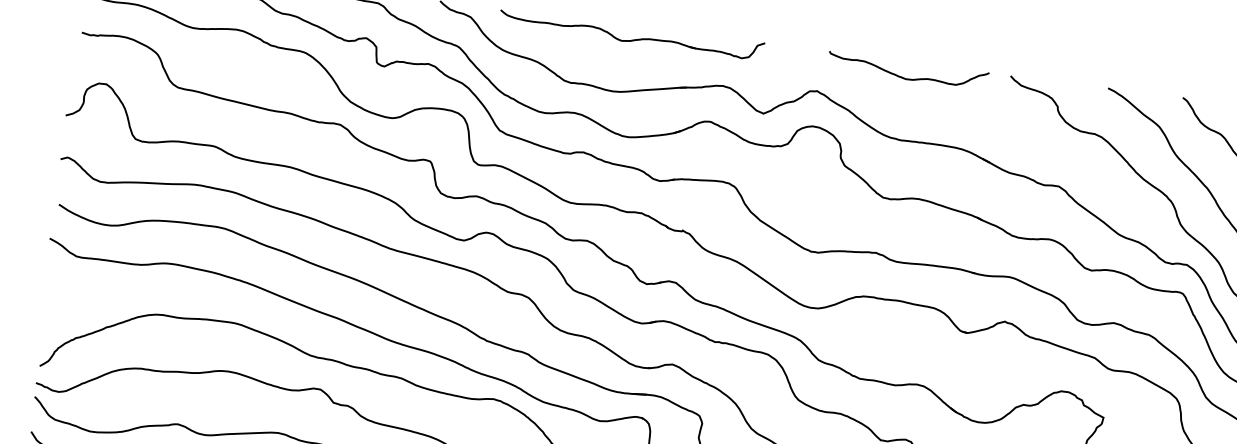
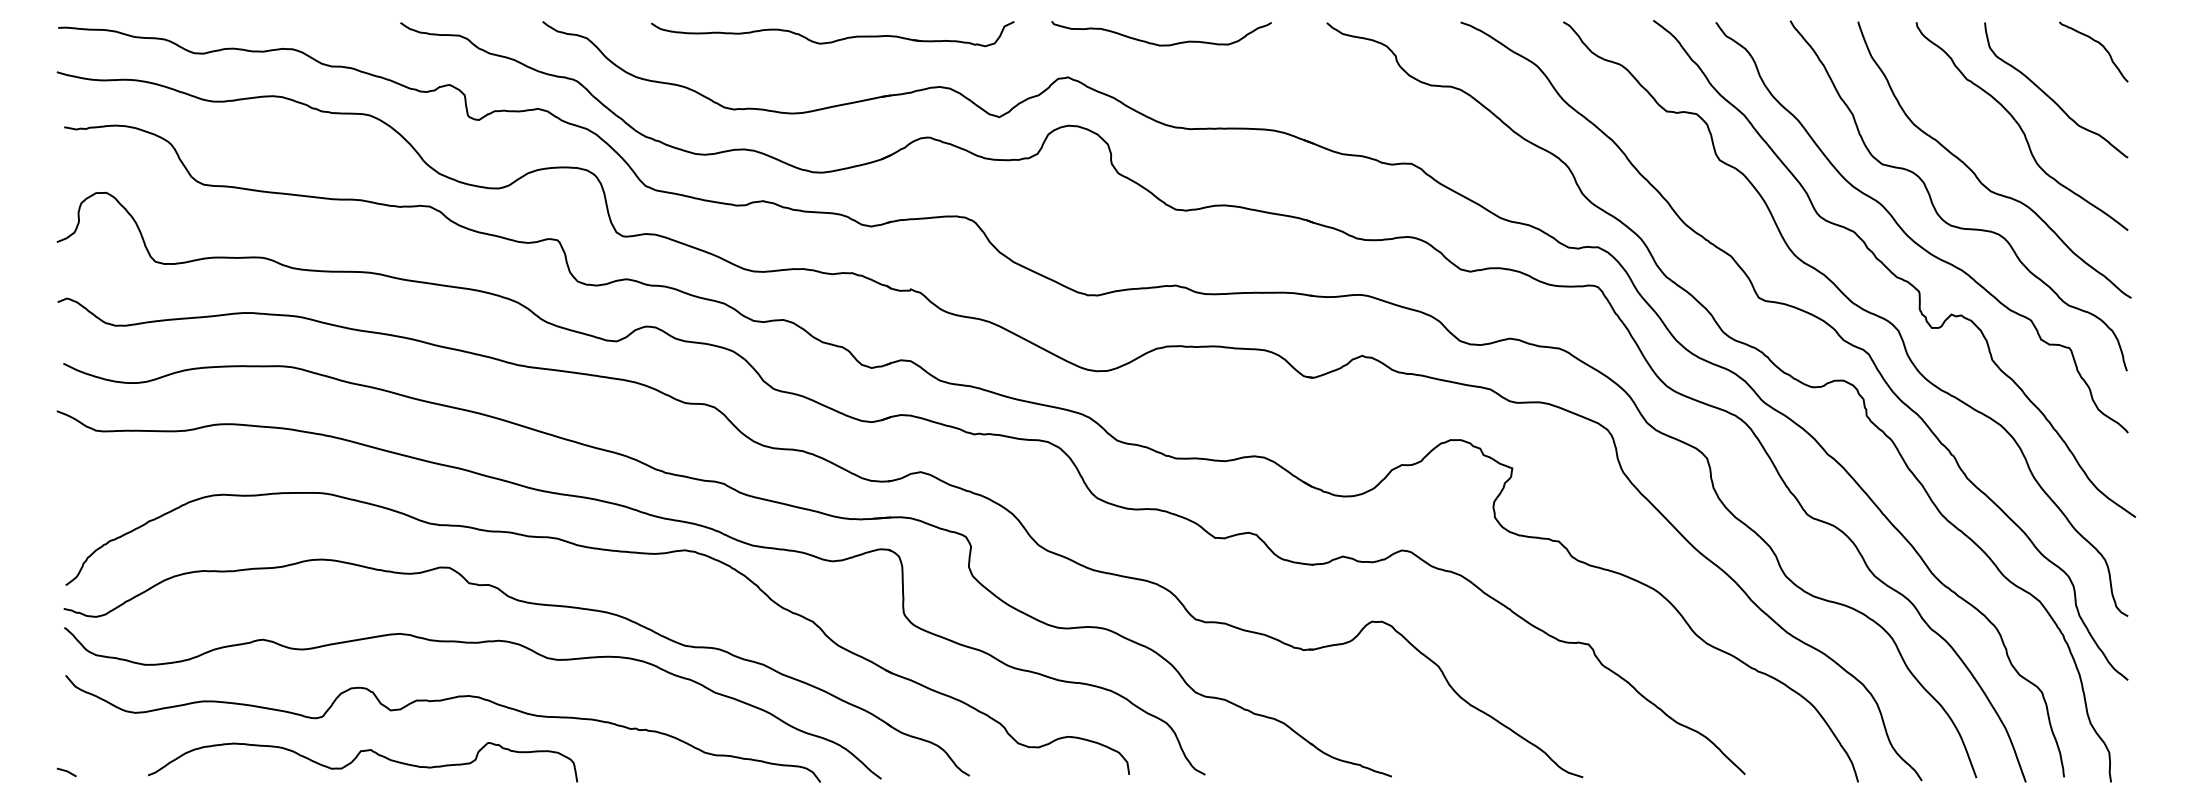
part: (631, 39) -> (833, 40), moved
curve: (907, 78) -> (1161, 44), moved

